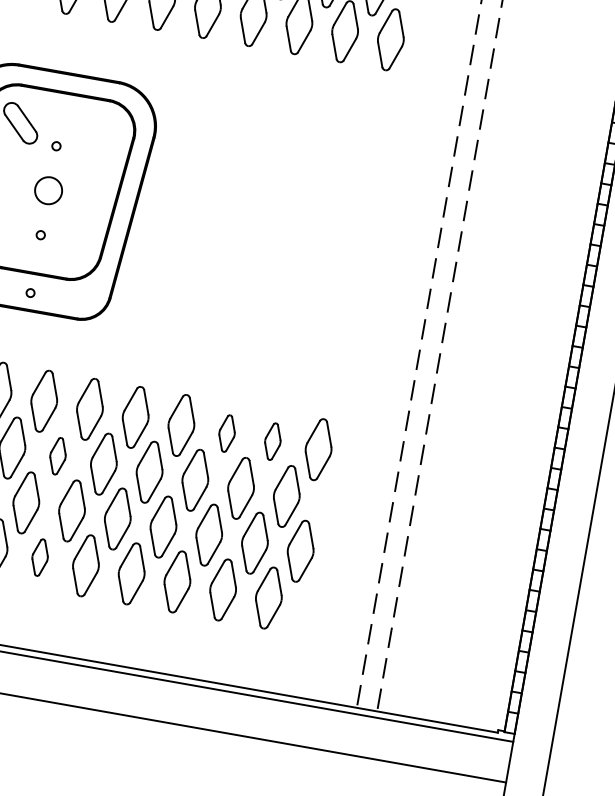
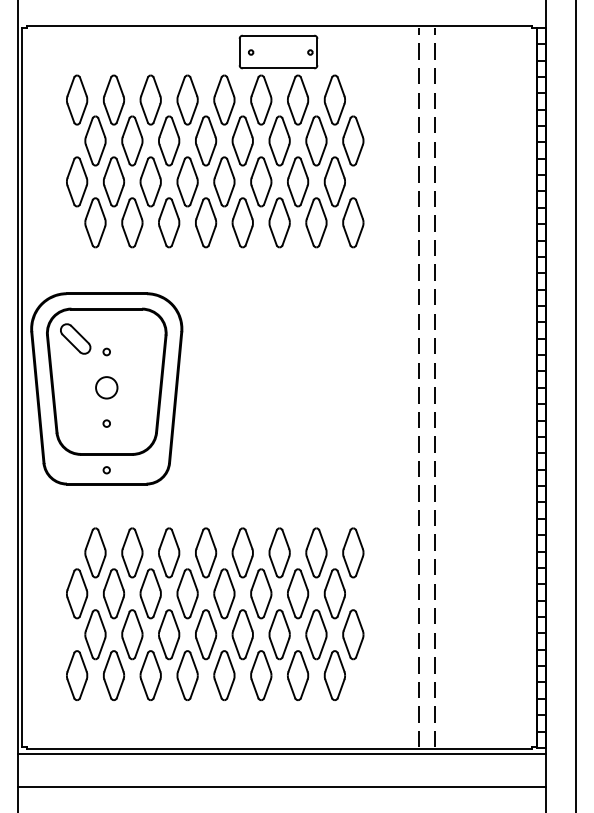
part: (227, 433) -> (279, 552), size x1.67
part: (272, 441) -> (316, 552), size x1.67
part: (57, 455) -> (150, 593), size x1.67
part: (39, 557) -> (150, 675), size x1.67

